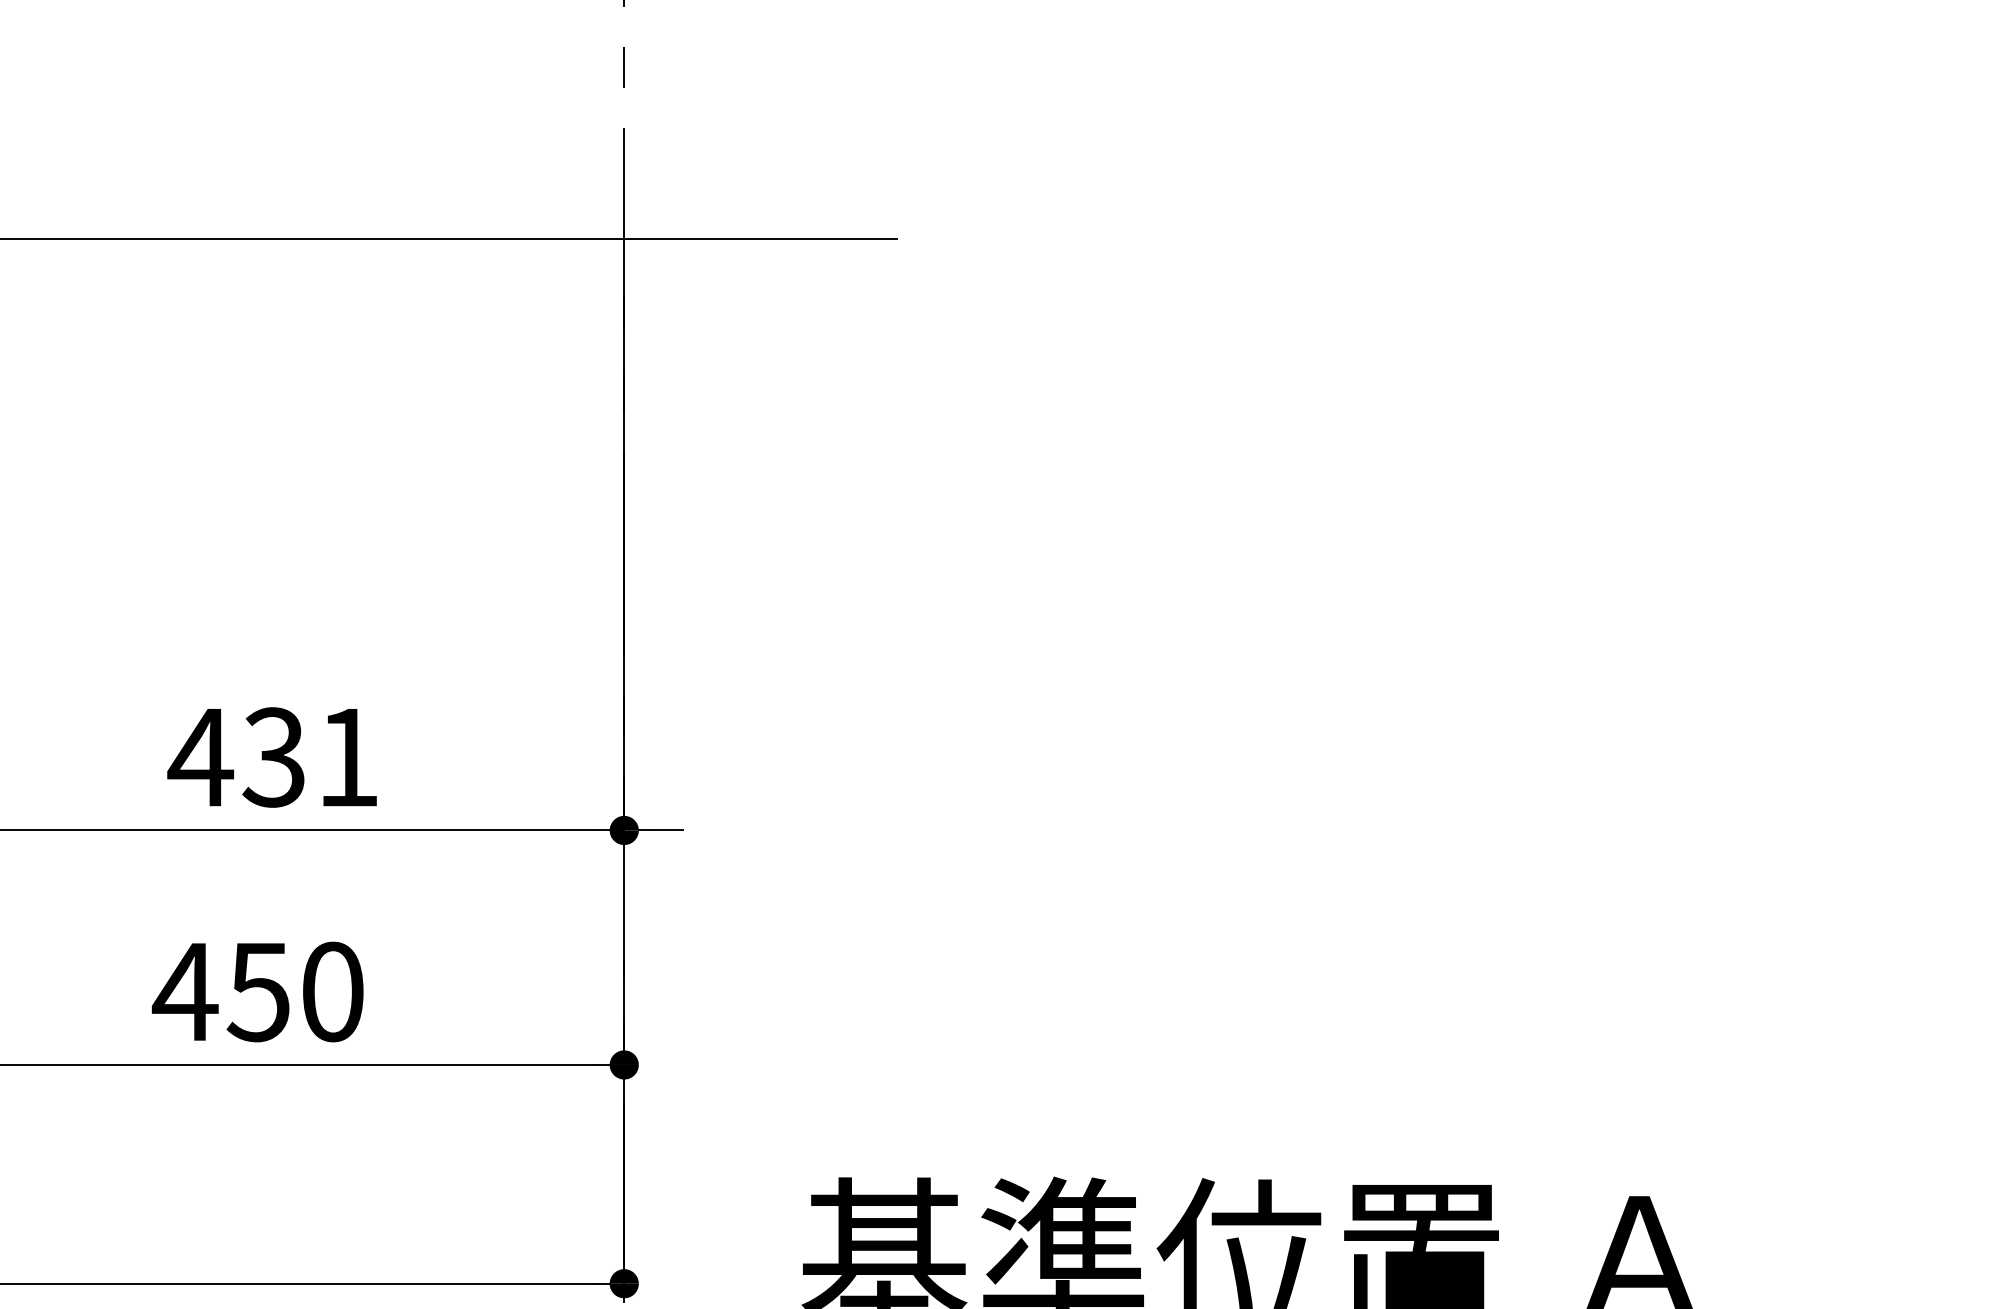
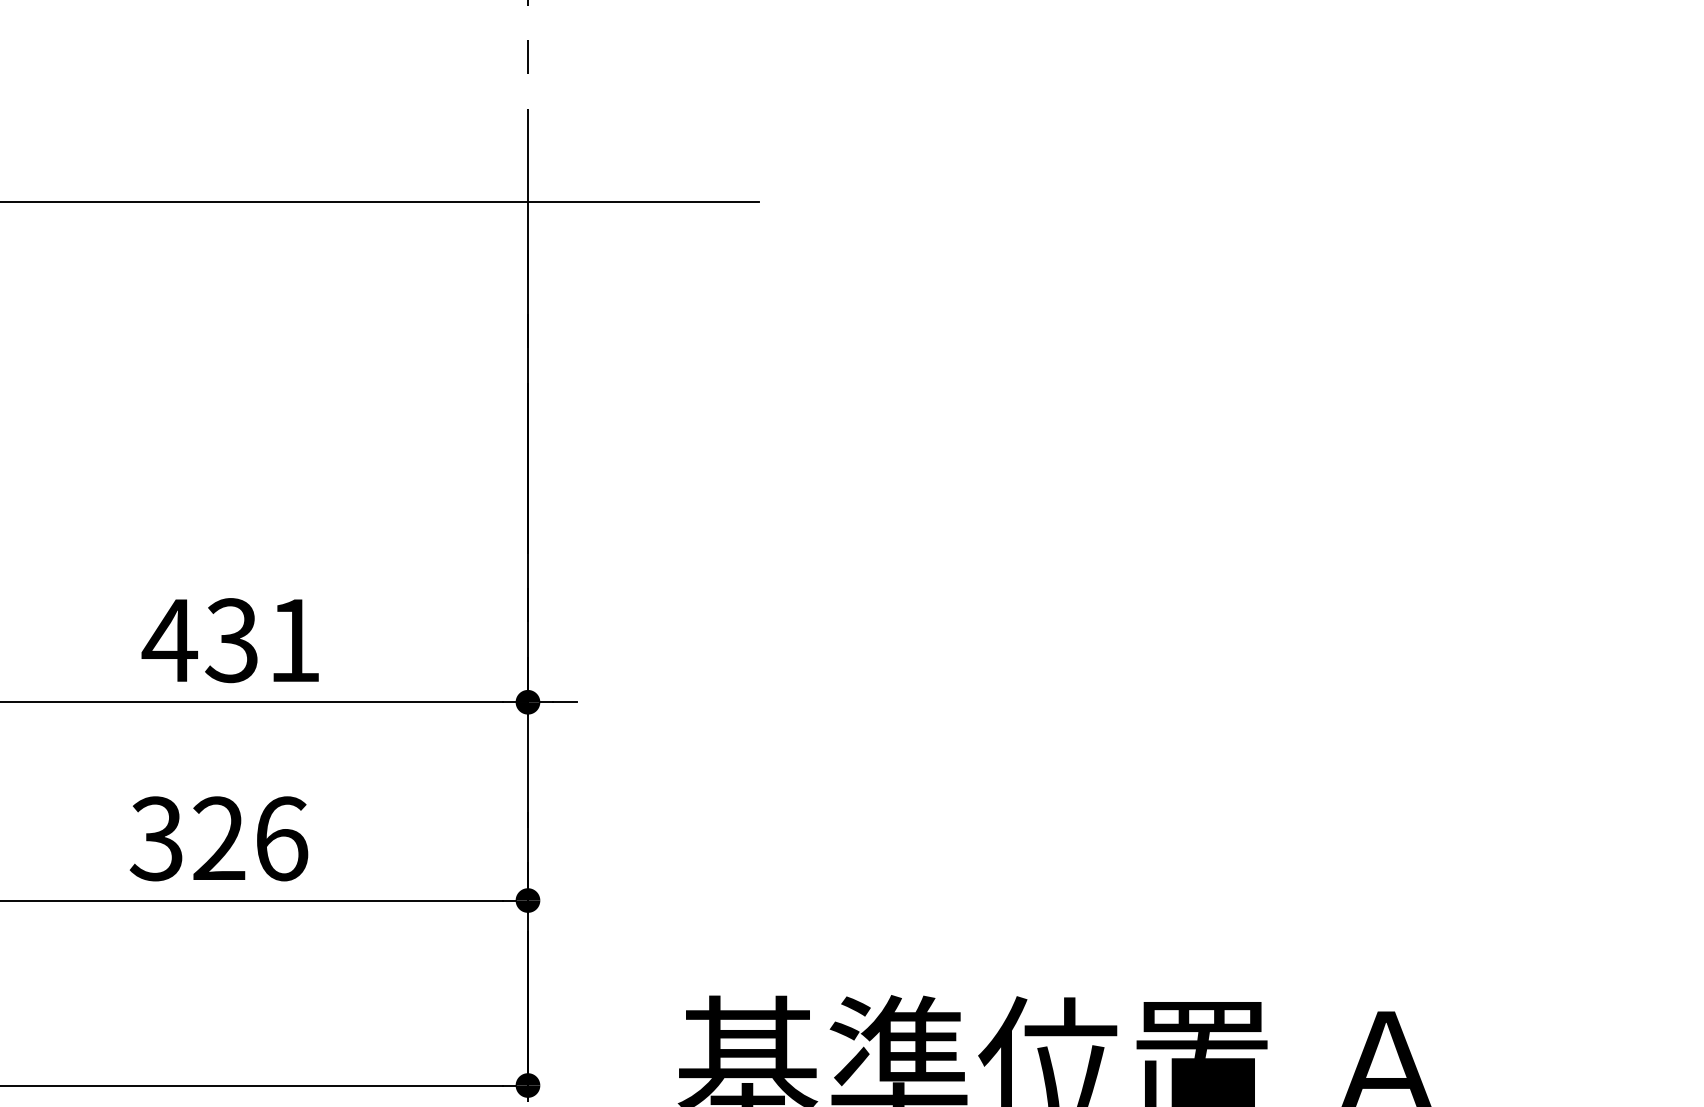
text: (257, 991) -> (217, 838), 450 -> 326

